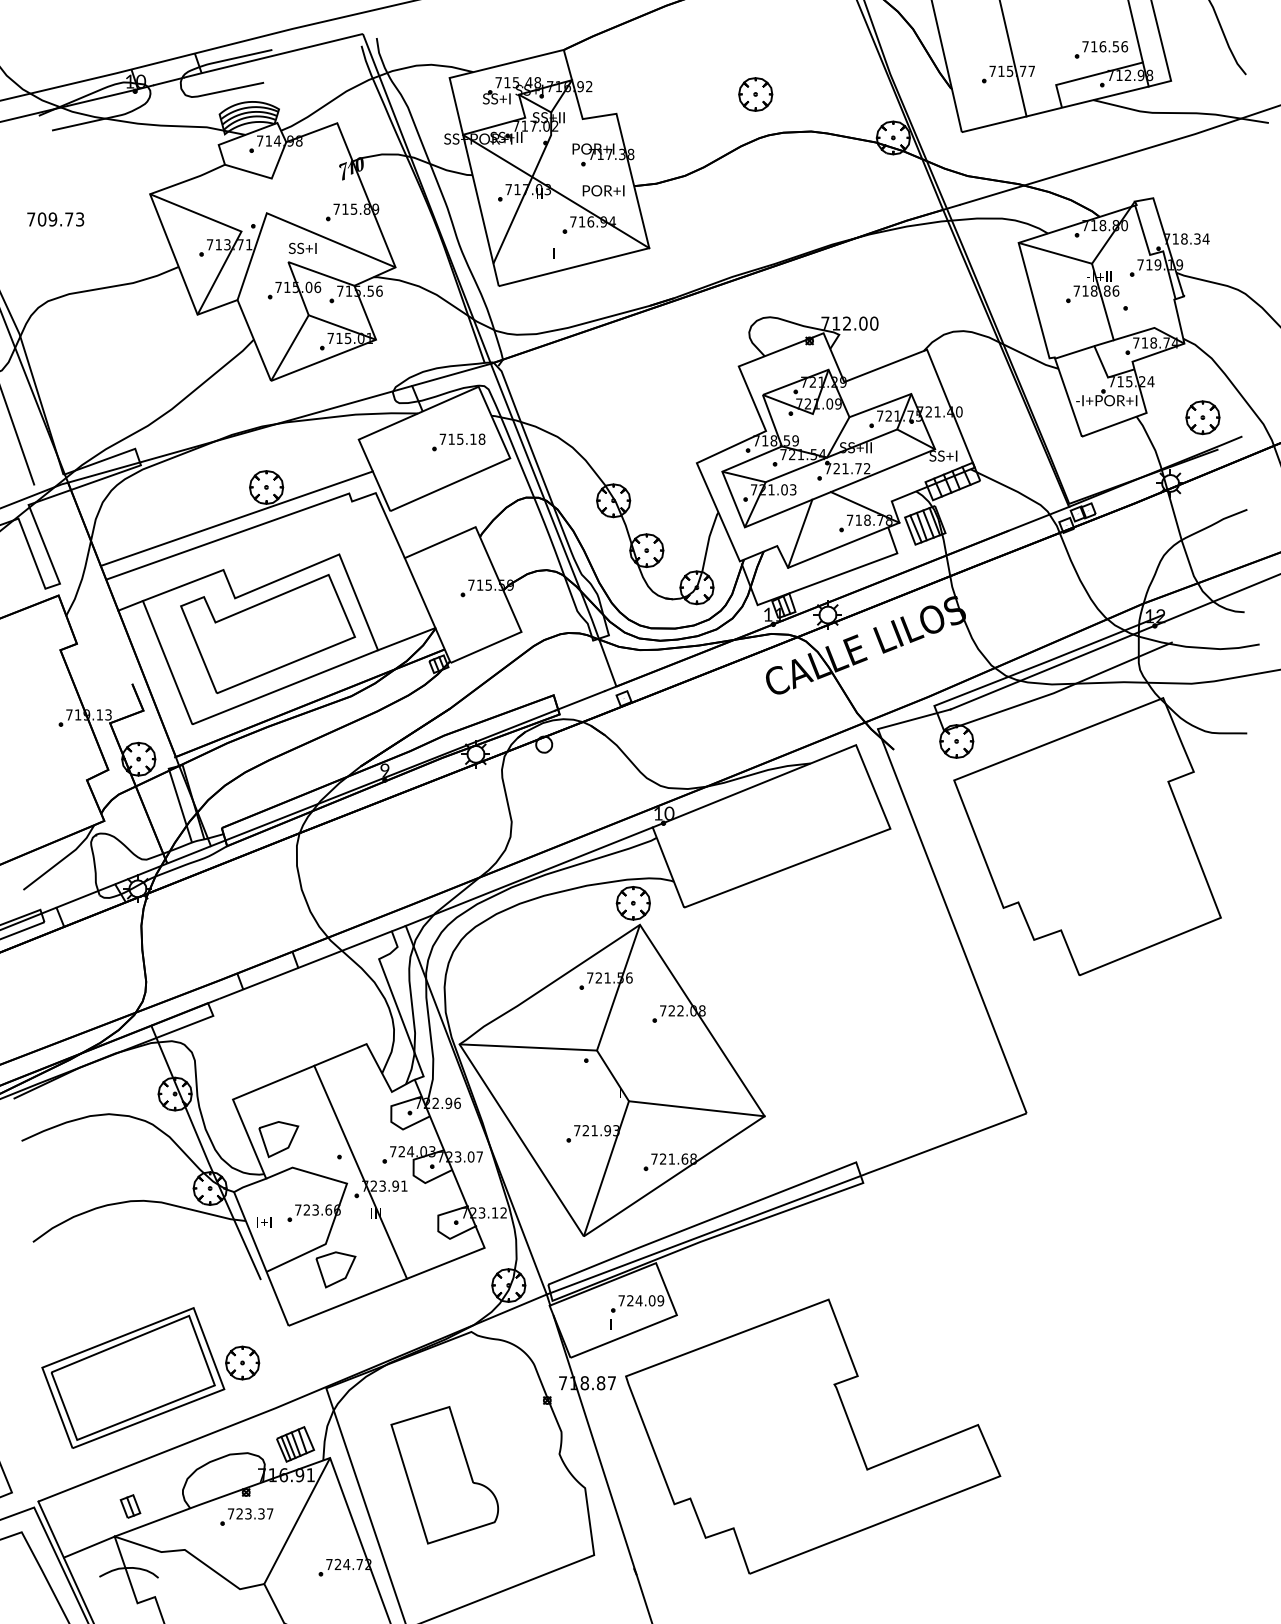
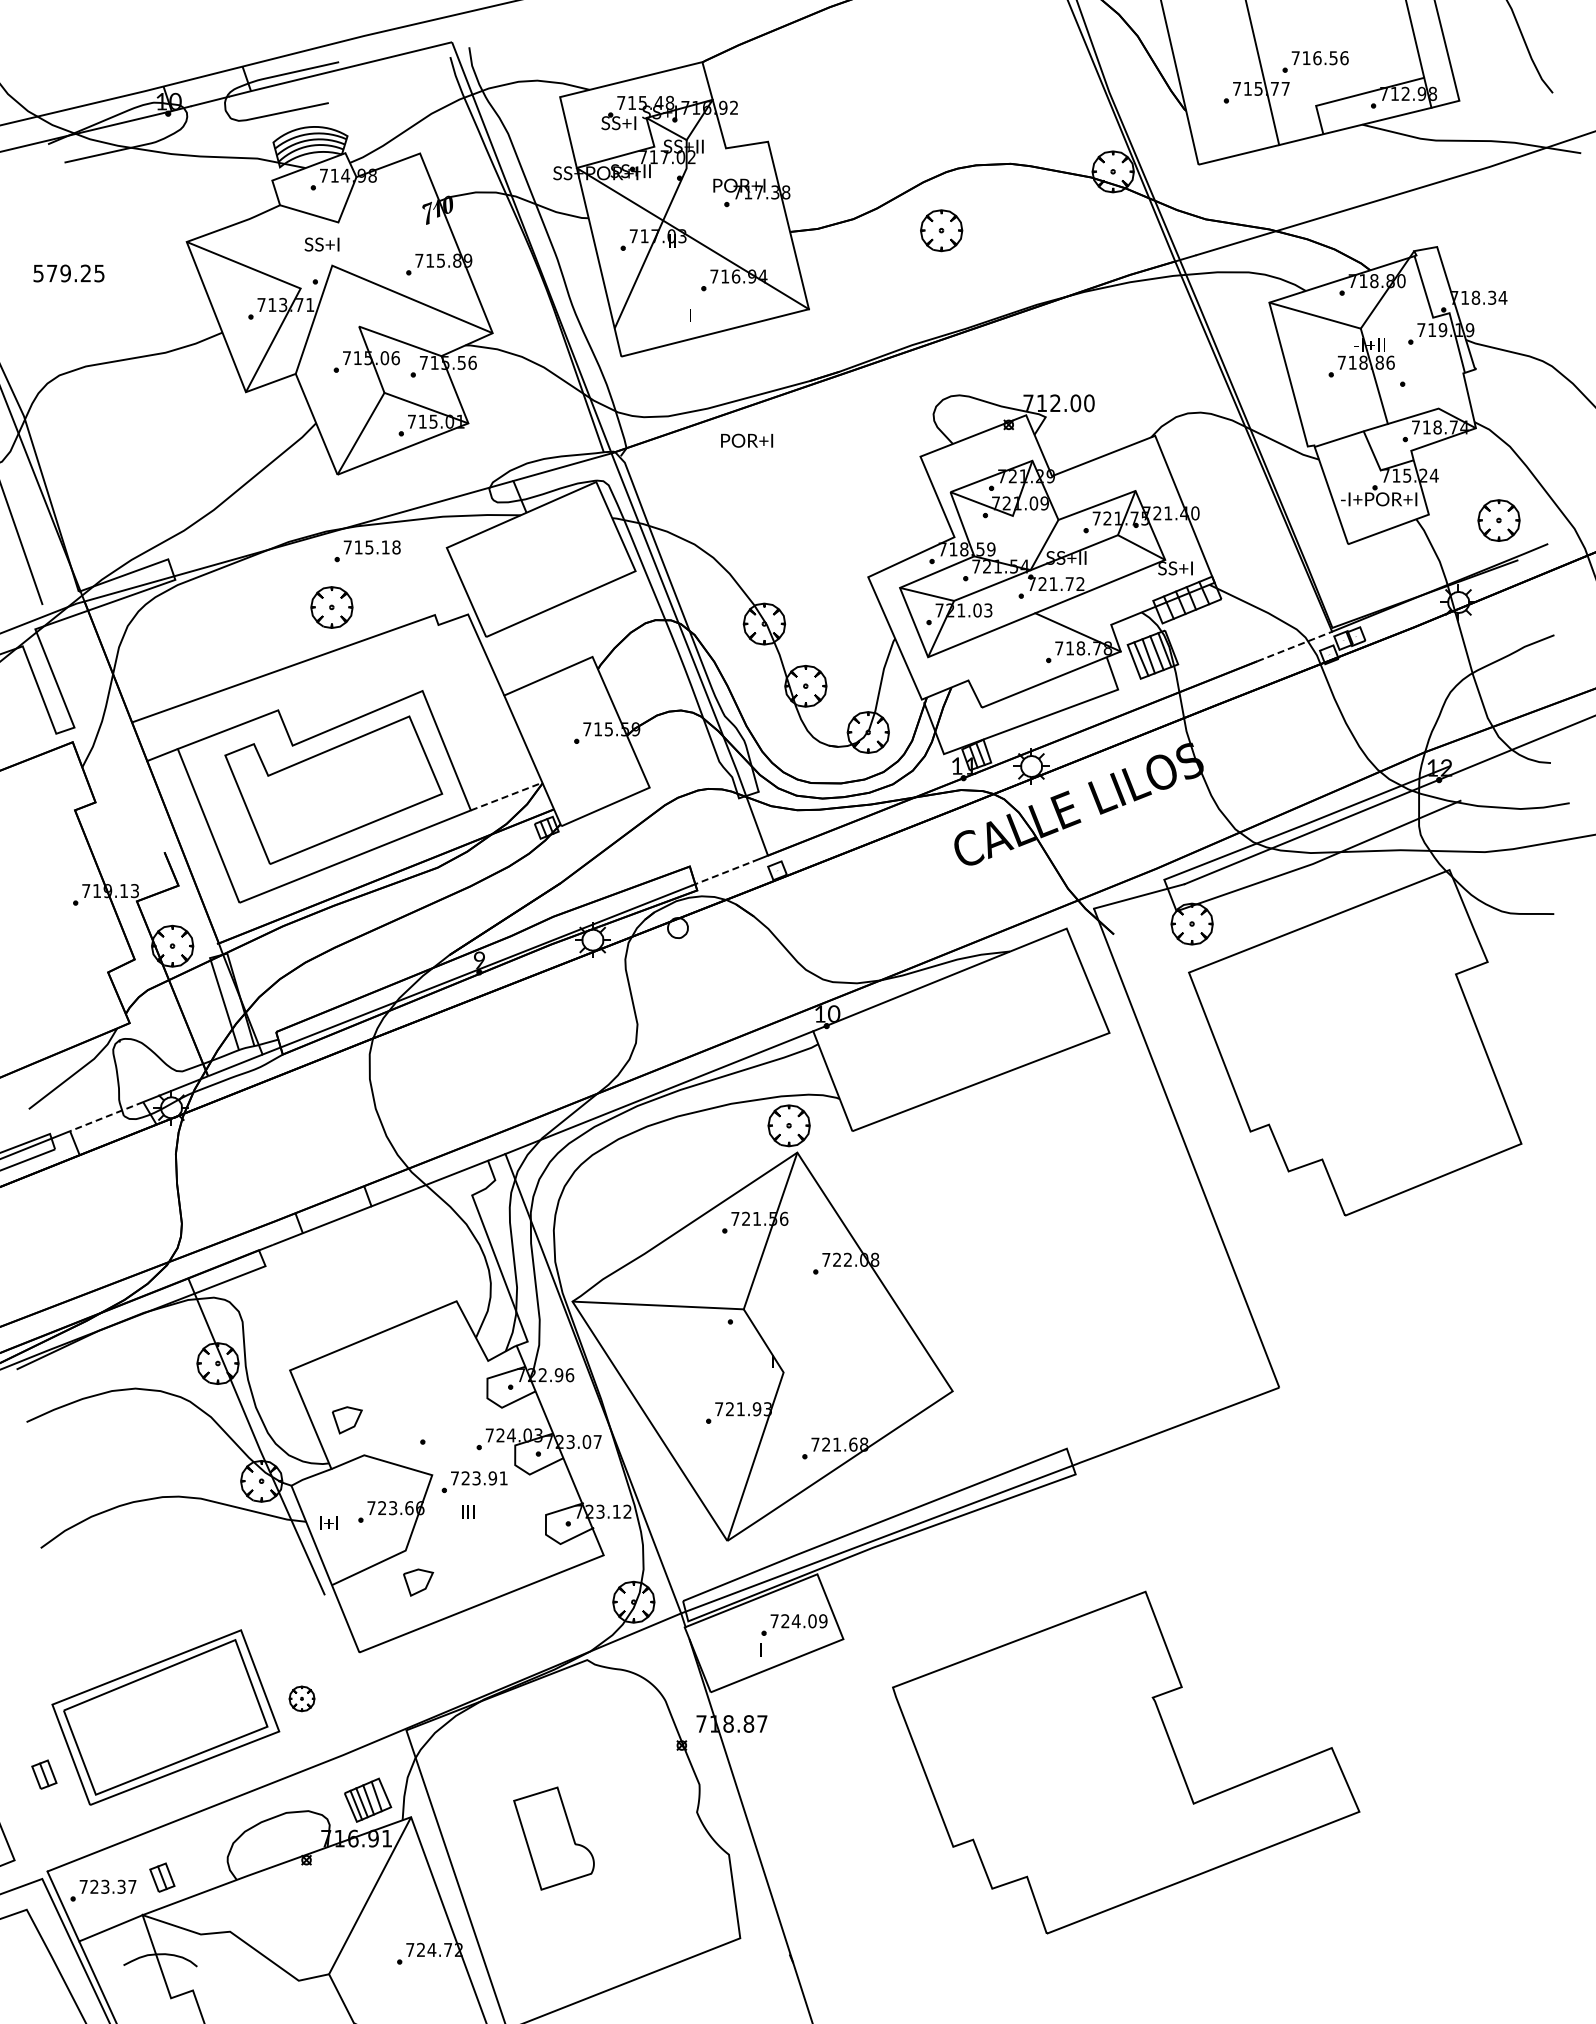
part: (1101, 49) -> (1315, 61), moved
part: (755, 94) -> (941, 230), moved
text: (603, 190) -> (747, 440), moved
text: (55, 219) -> (68, 273), 709.73 -> 579.25
text: (302, 248) -> (321, 244), moved
part: (458, 442) -> (367, 551), moved
line: (236, 518) -> (294, 646), removed
line: (1038, 518) -> (1294, 646), solid -> dashed
line: (799, 533) -> (996, 664), removed
line: (407, 639) -> (507, 796), solid -> dashed
line: (580, 700) -> (723, 873), solid -> dashed
line: (85, 895) -> (106, 1116), solid -> dashed
line: (696, 1108) -> (867, 1381), removed
part: (279, 1139) -> (347, 1420), size x0.6
line: (360, 1171) -> (448, 1460), removed
part: (336, 1269) -> (418, 1582), size x0.6
part: (242, 1362) -> (301, 1698), size x0.6
part: (35, 1423) -> (44, 1774), added
part: (813, 1436) -> (1126, 1762), moved
part: (444, 1475) -> (553, 1838), size x0.6
part: (246, 1516) -> (103, 1890), moved

